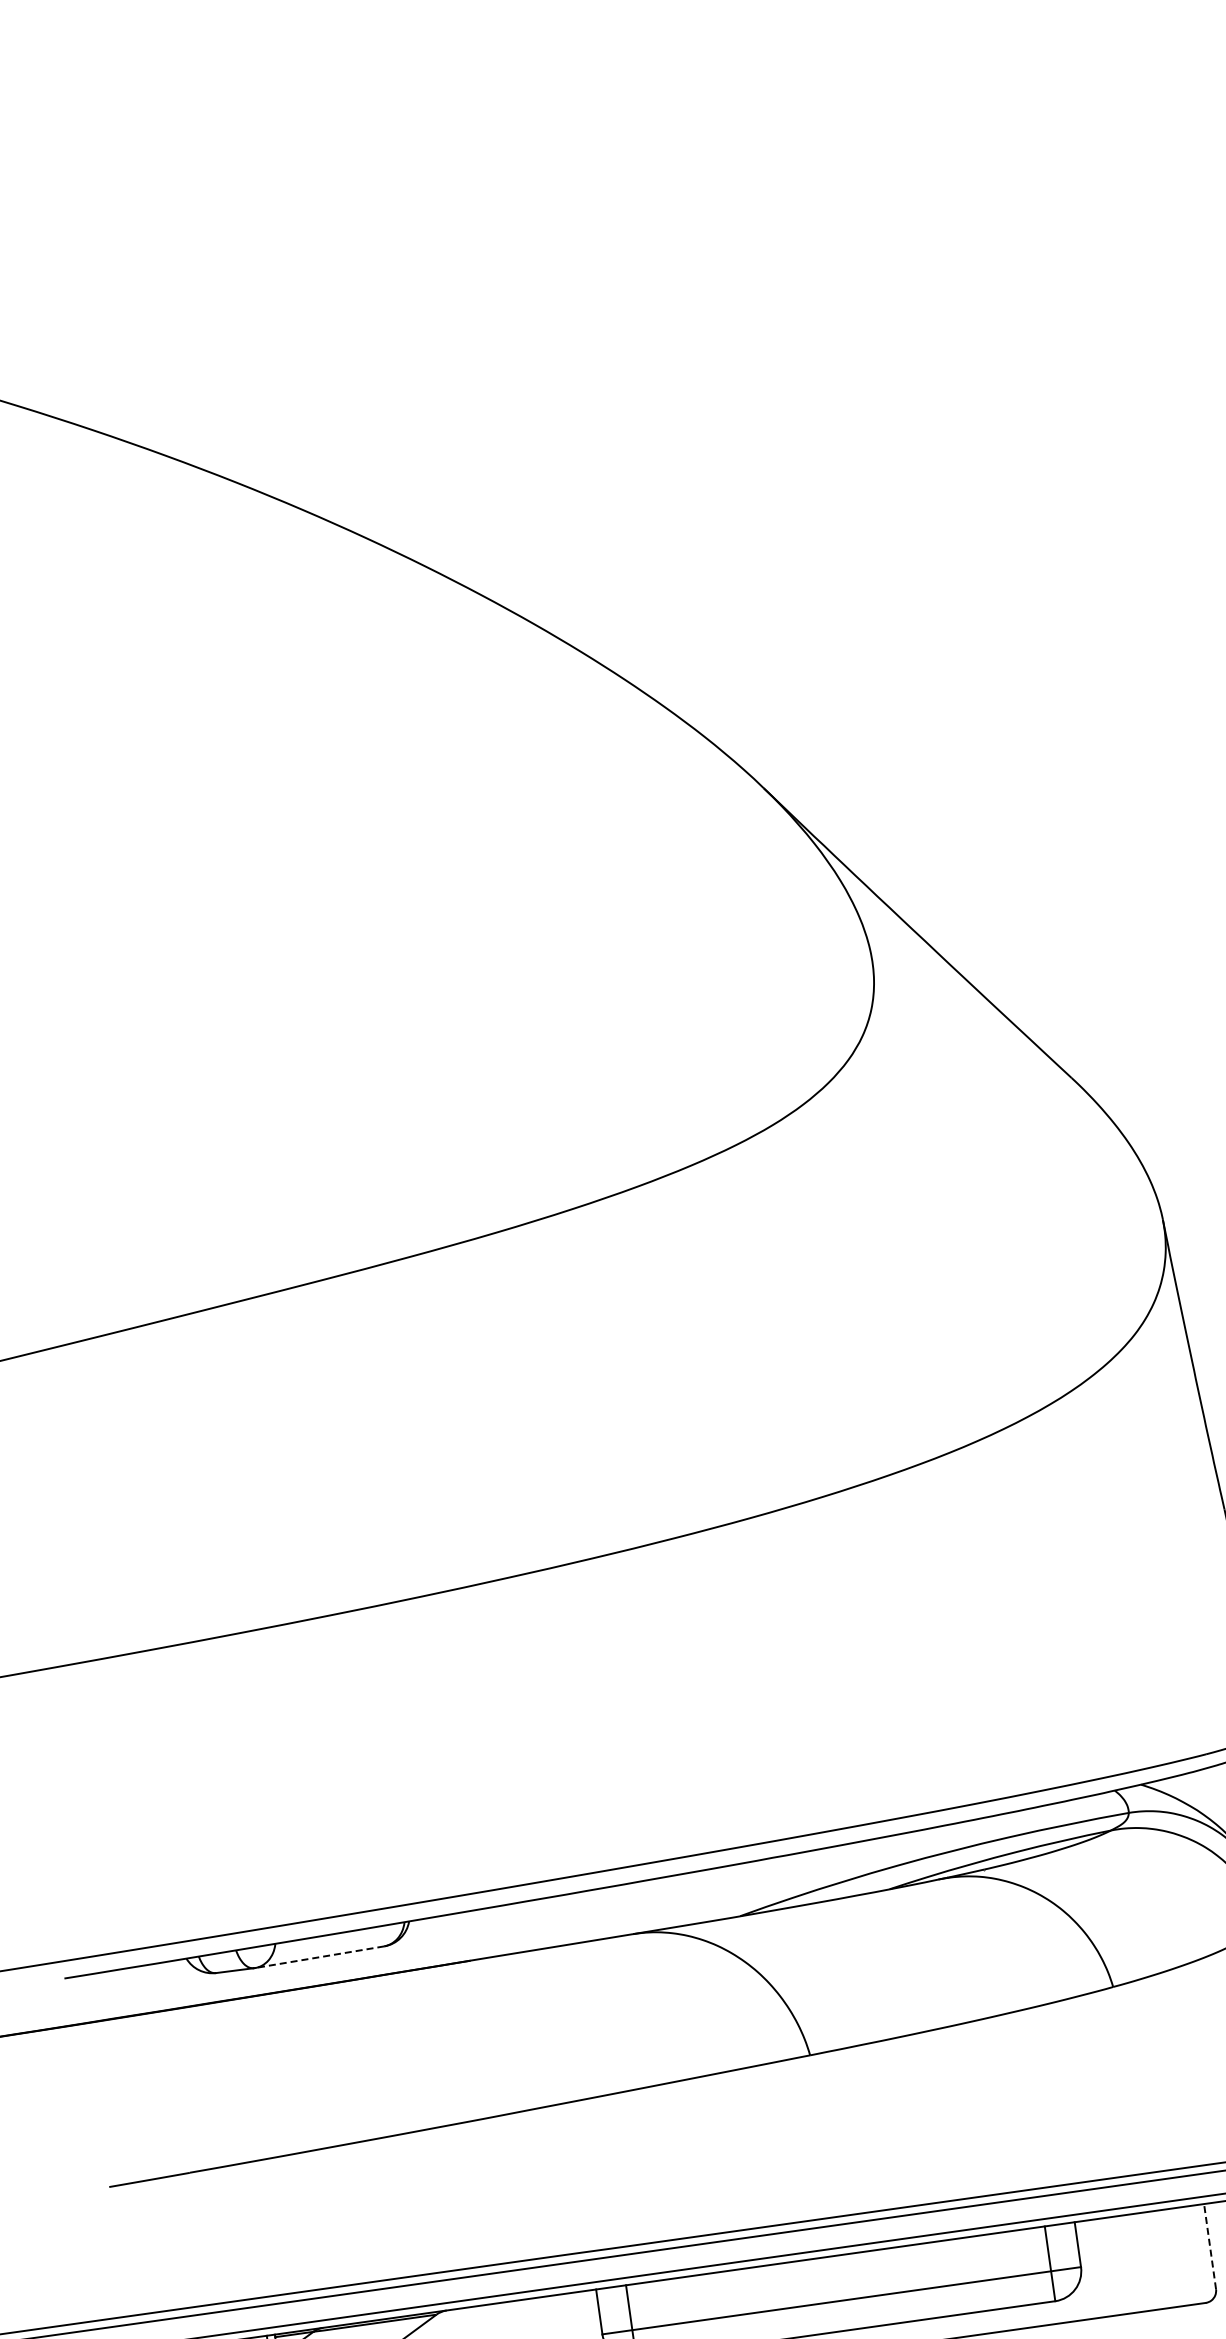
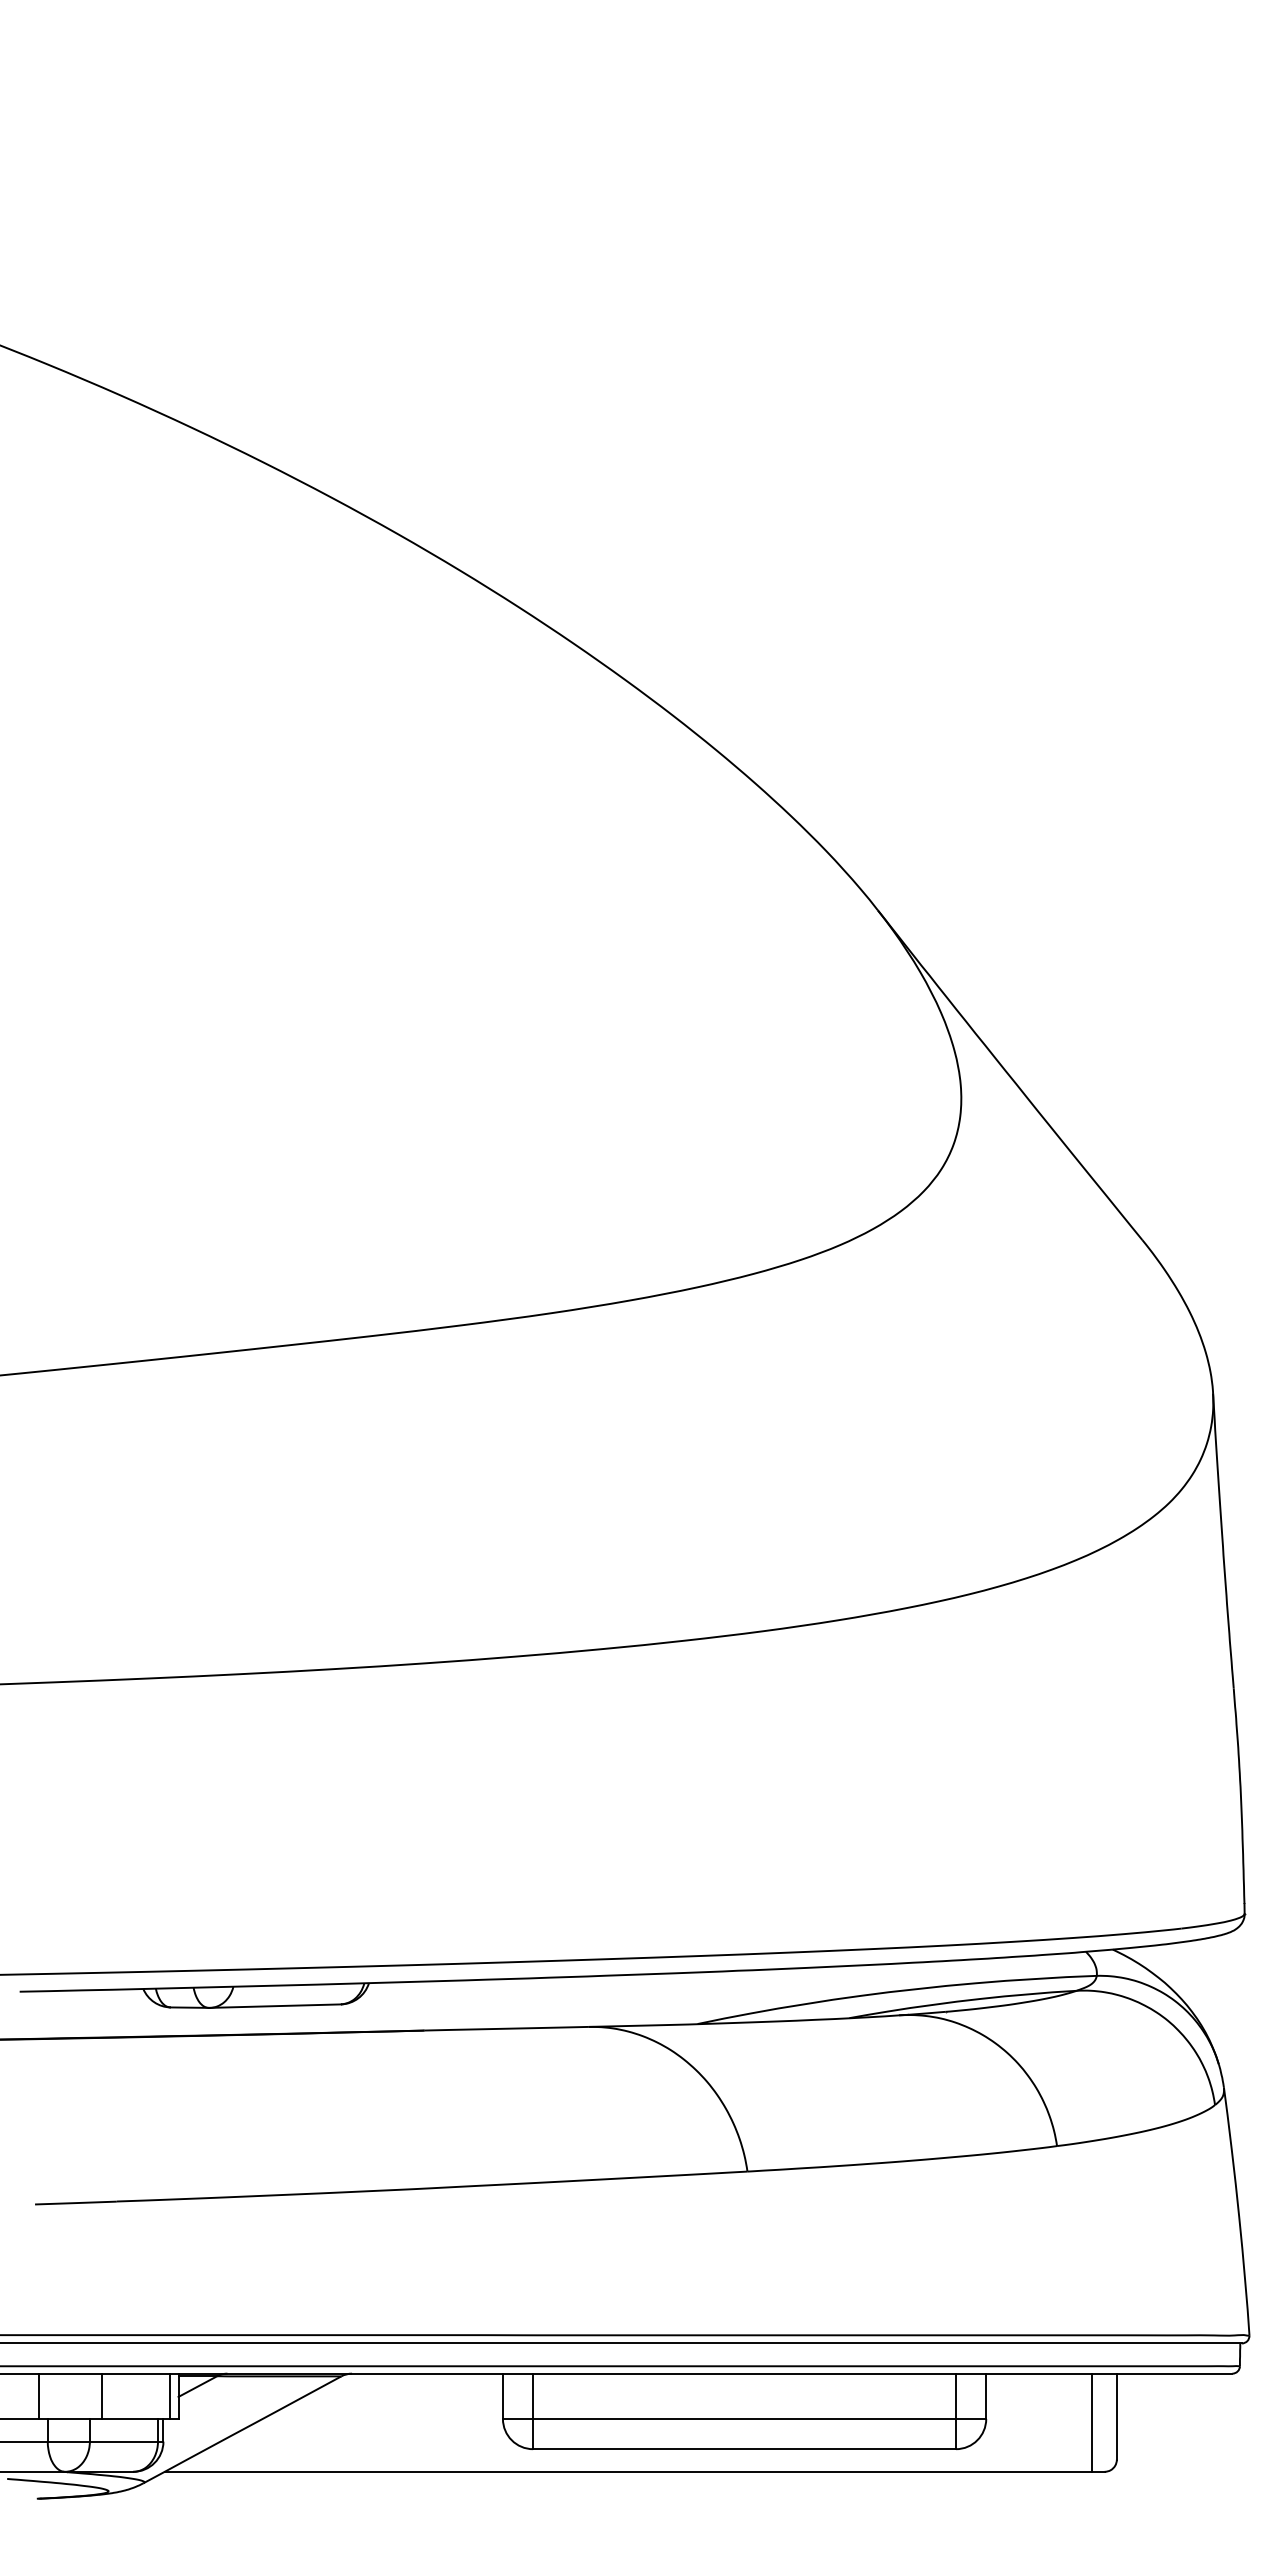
line: (318, 1957) -> (274, 2006), dashed -> solid
line: (1209, 2246) -> (1116, 2416), dashed -> solid
line: (1185, 2255) -> (1091, 2422), added

